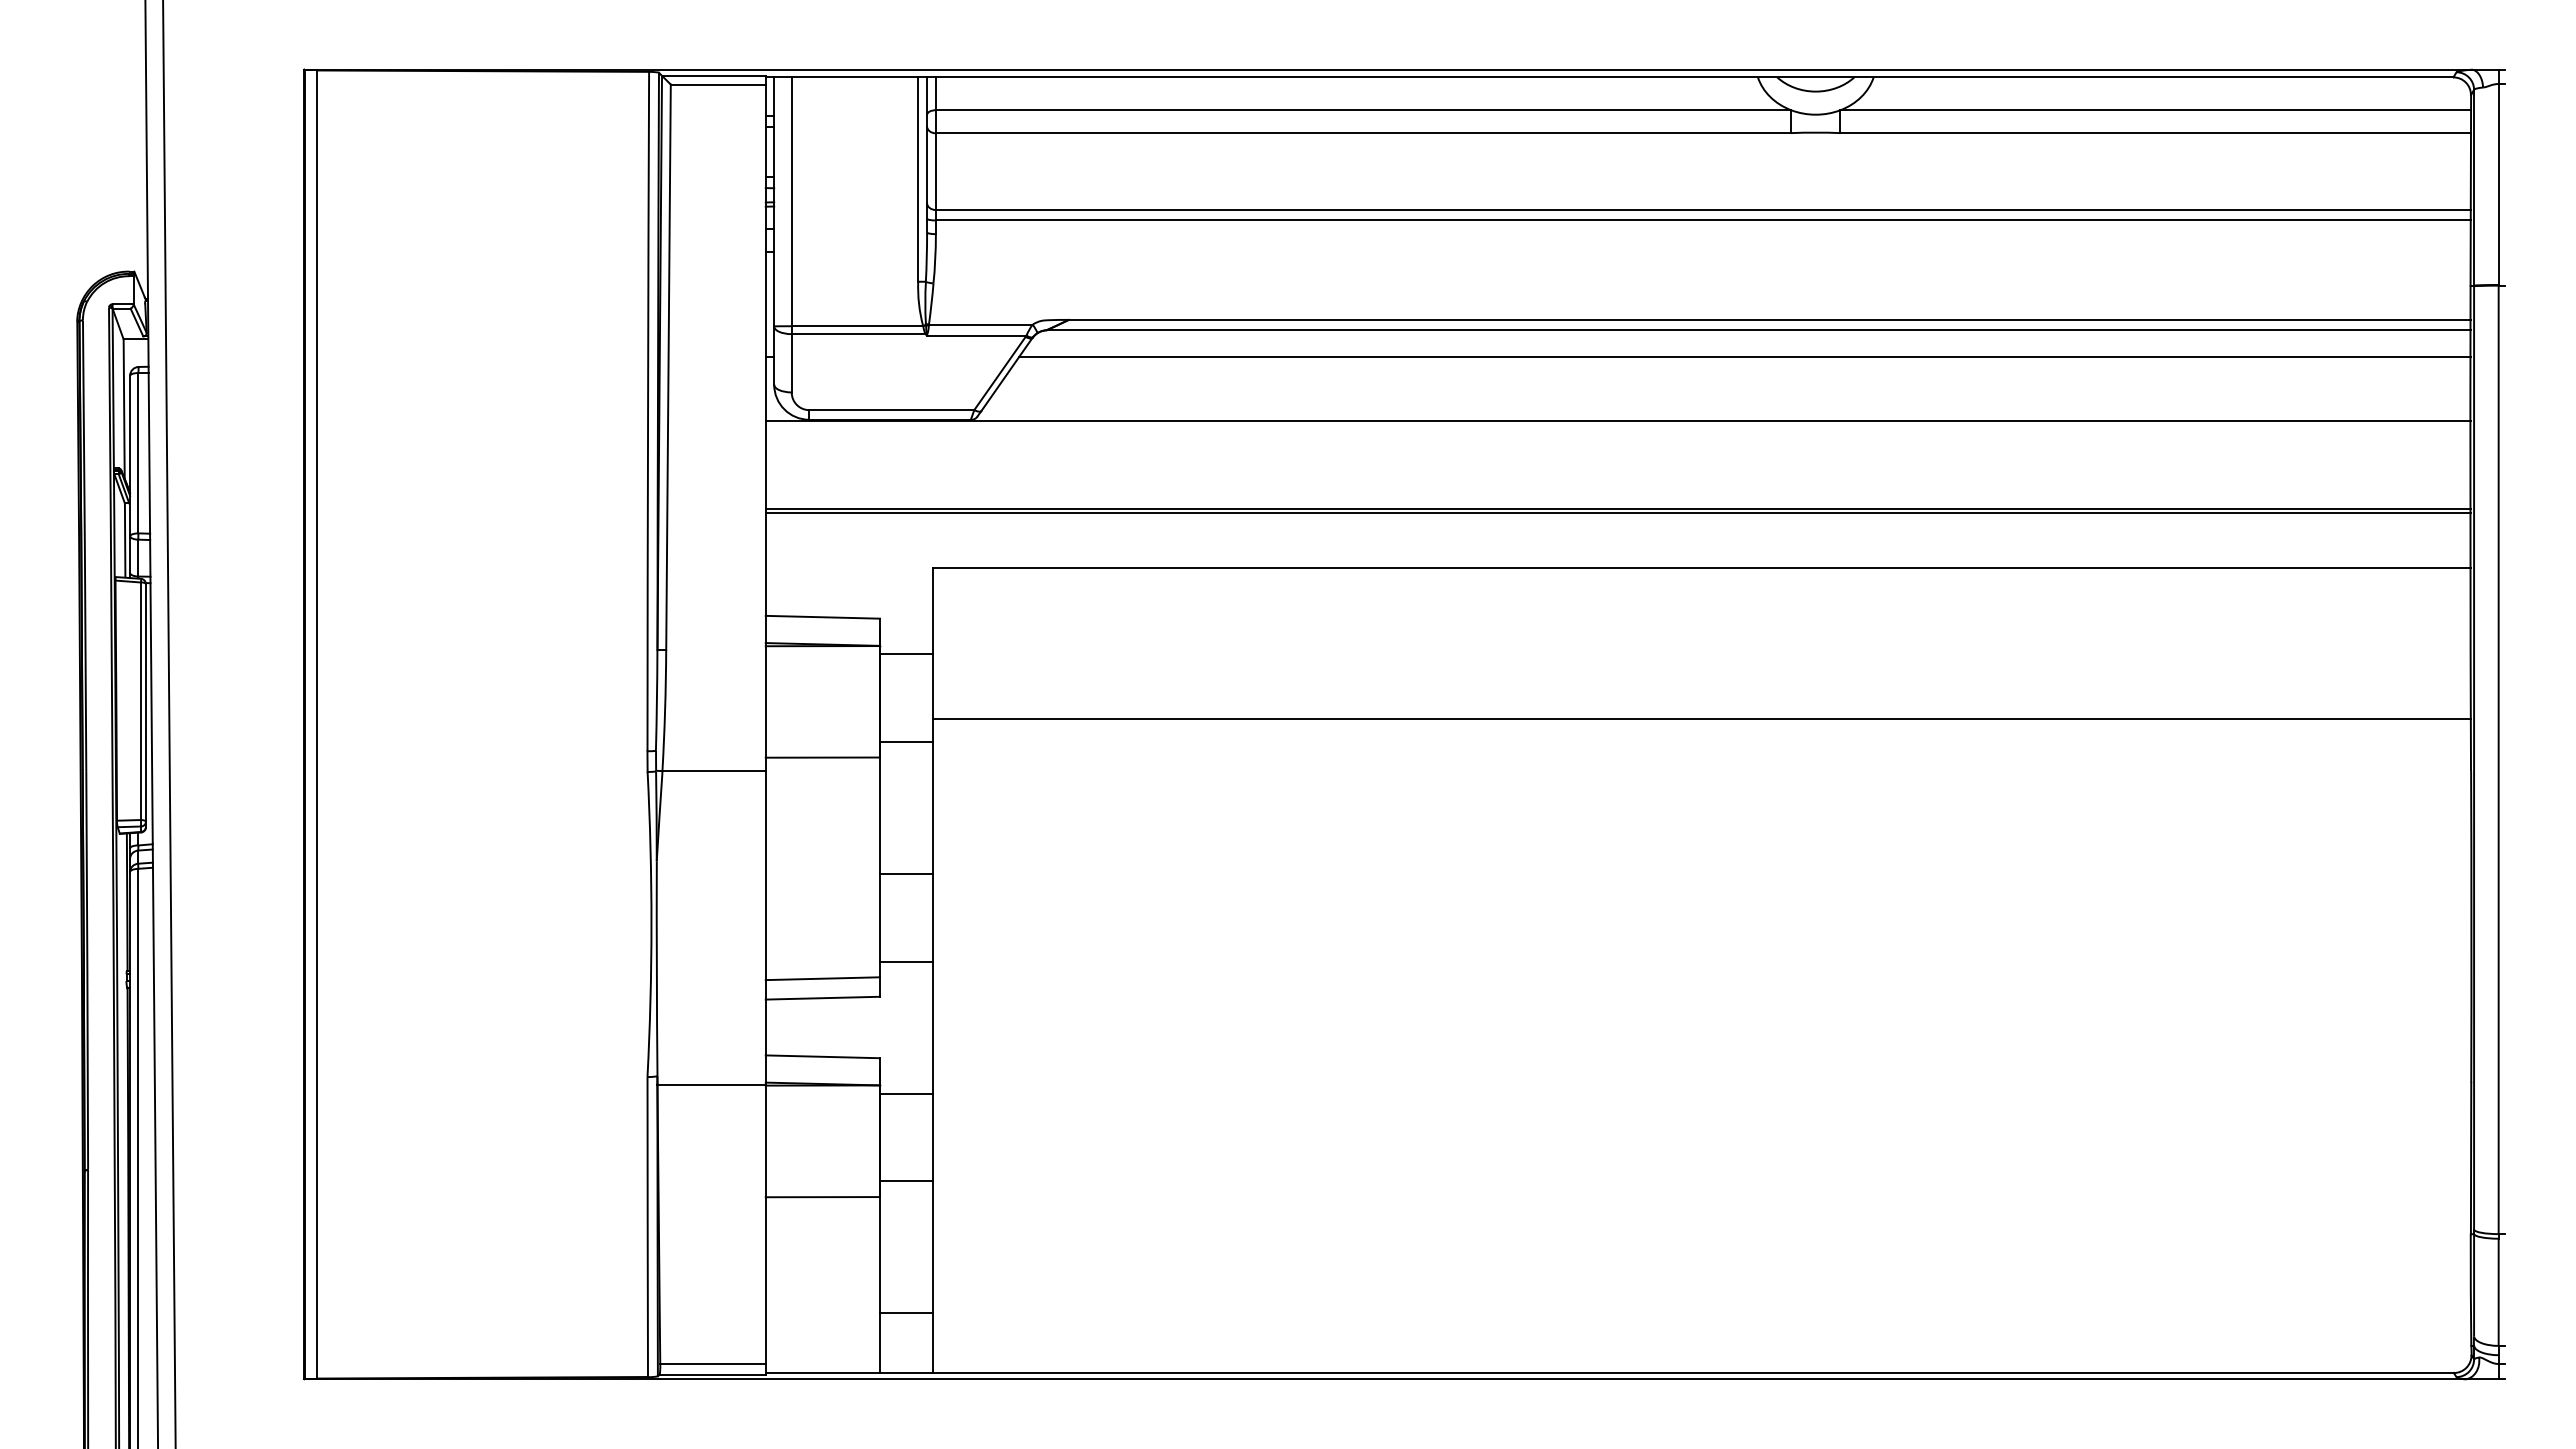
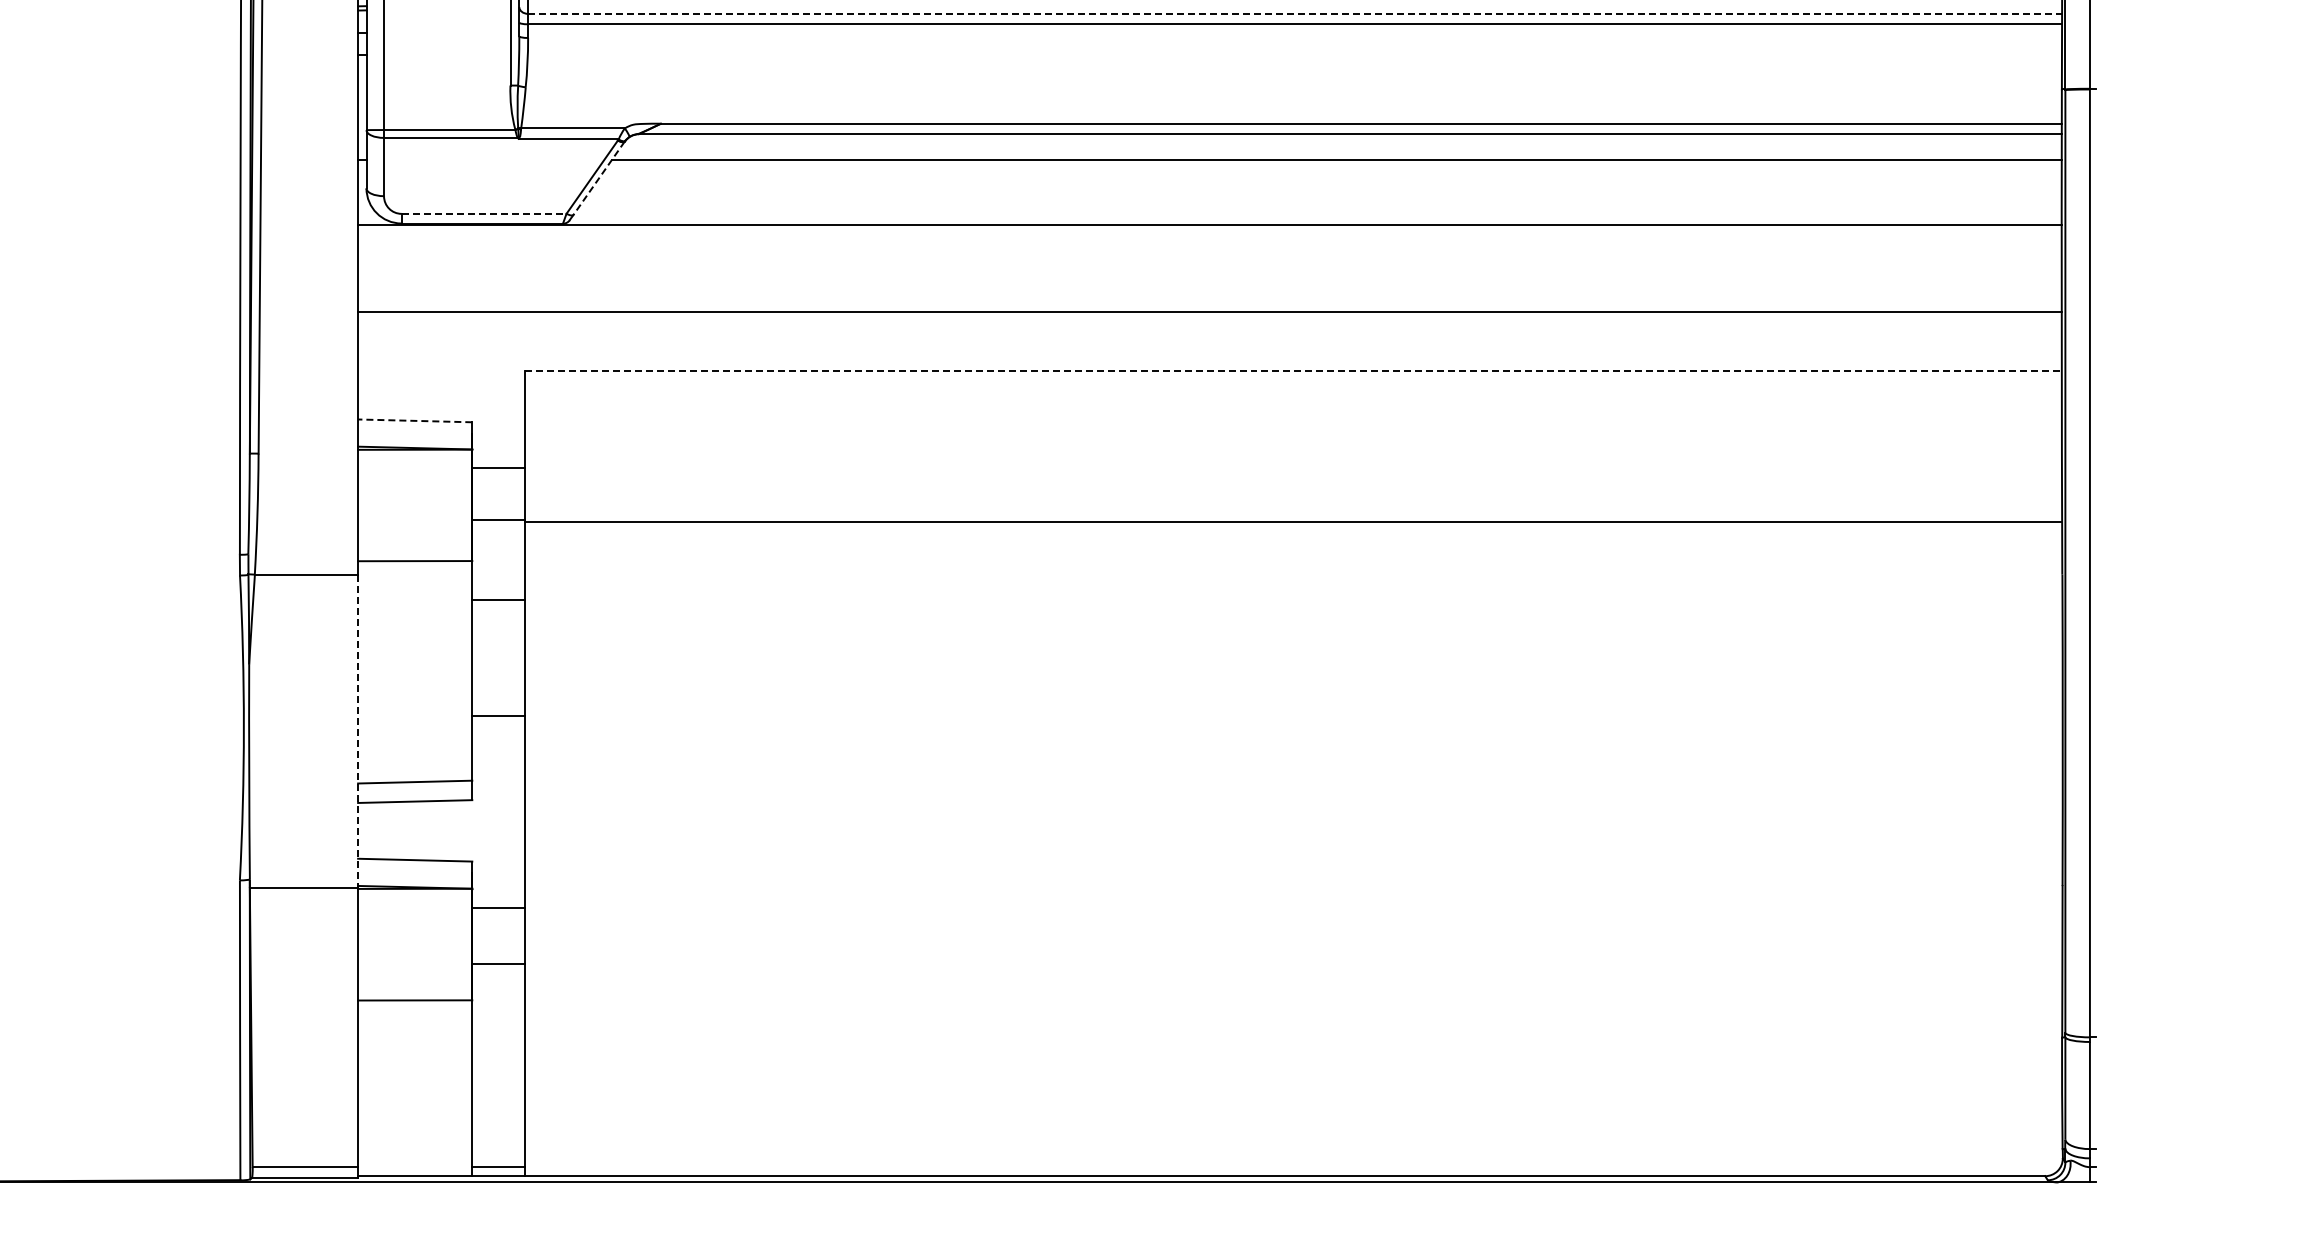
line: (1703, 210) -> (1295, 14), solid -> dashed
line: (1006, 374) -> (598, 178), solid -> dashed
line: (891, 410) -> (483, 214), solid -> dashed
line: (1617, 512) -> (1209, 316), removed
line: (1701, 567) -> (1293, 371), solid -> dashed
line: (822, 617) -> (414, 421), solid -> dashed
line: (906, 654) -> (498, 520), moved
line: (906, 742) -> (498, 468), moved
line: (906, 873) -> (498, 600), moved
line: (765, 927) -> (357, 730), solid -> dashed
line: (906, 961) -> (498, 715), moved
line: (906, 1093) -> (498, 963), moved
line: (906, 1181) -> (498, 907), moved
line: (906, 1313) -> (498, 1167), moved

